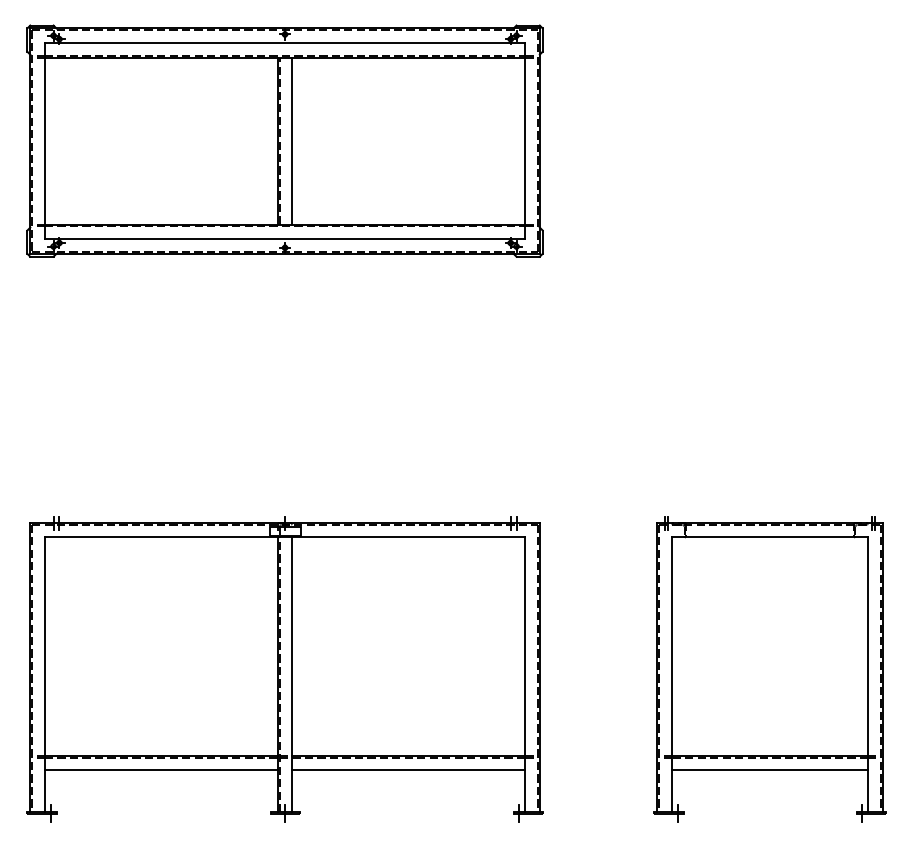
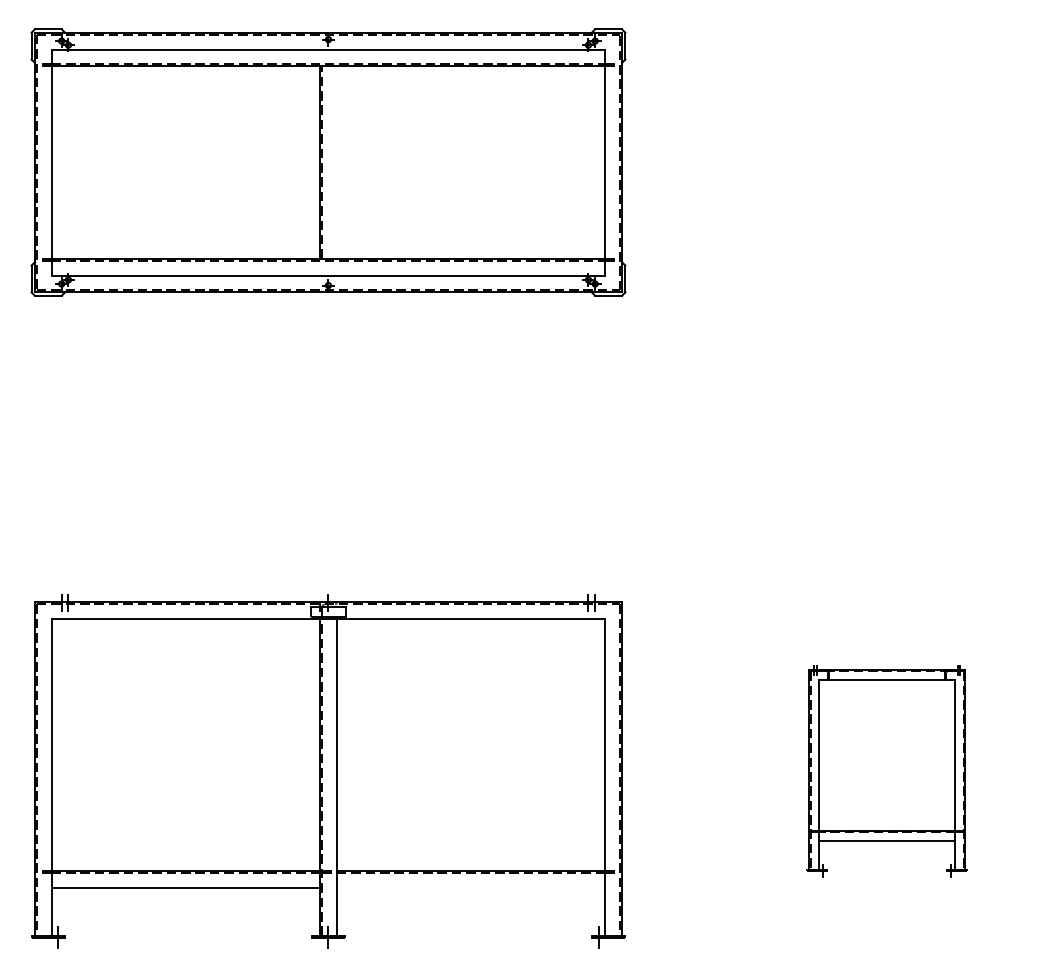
line: (292, 140) -> (337, 161), removed
part: (769, 669) -> (886, 771), size x0.6
line: (408, 770) -> (470, 887), removed

